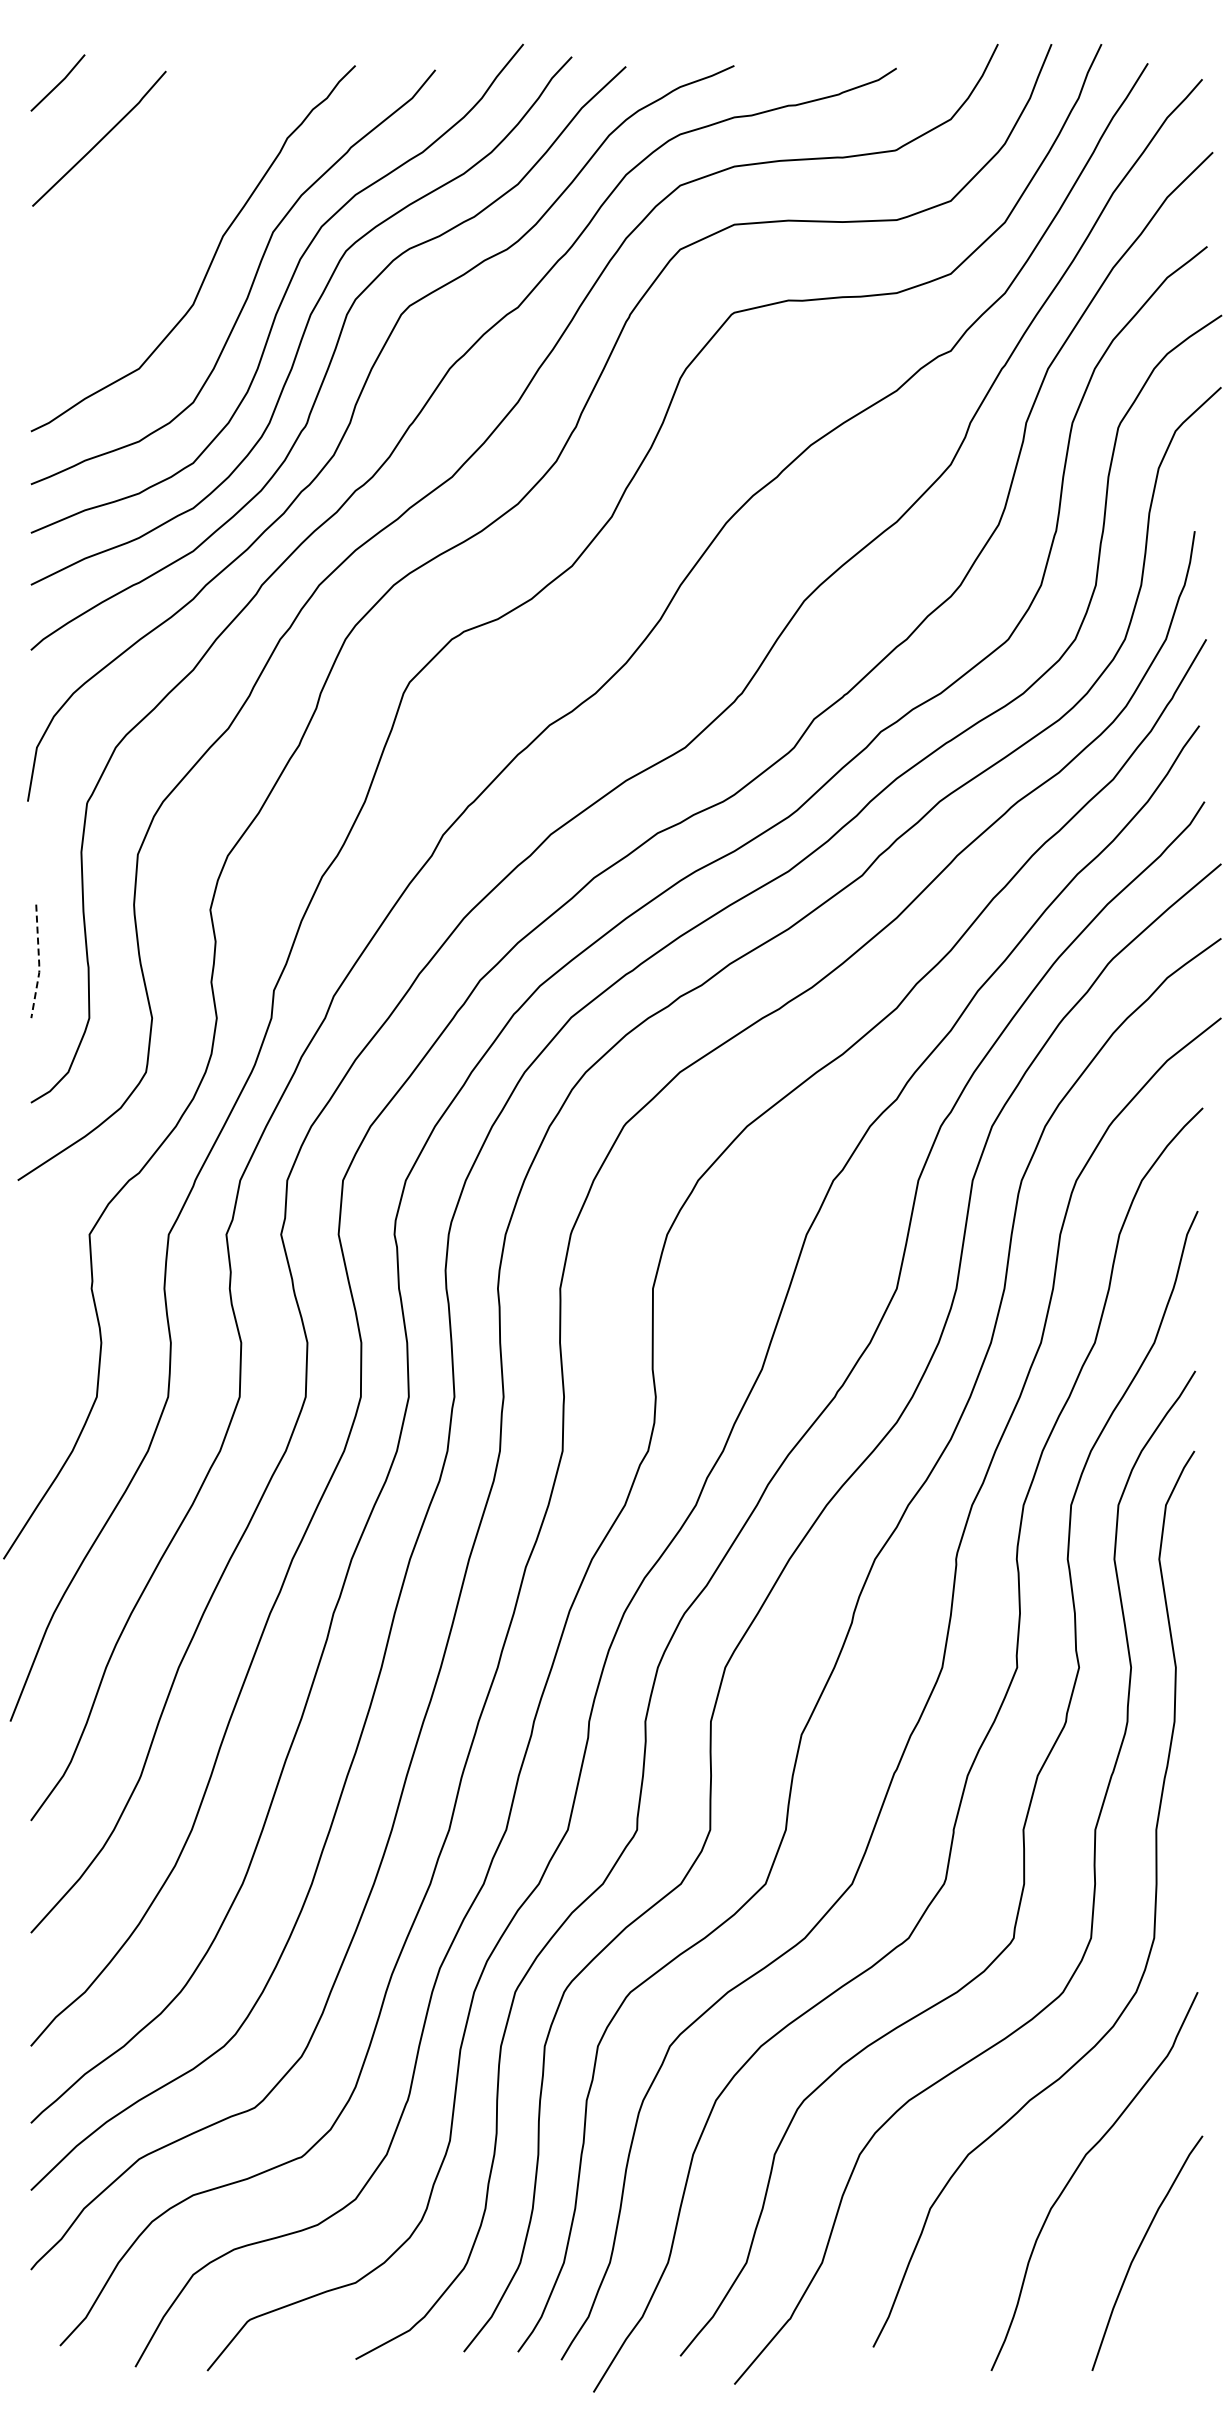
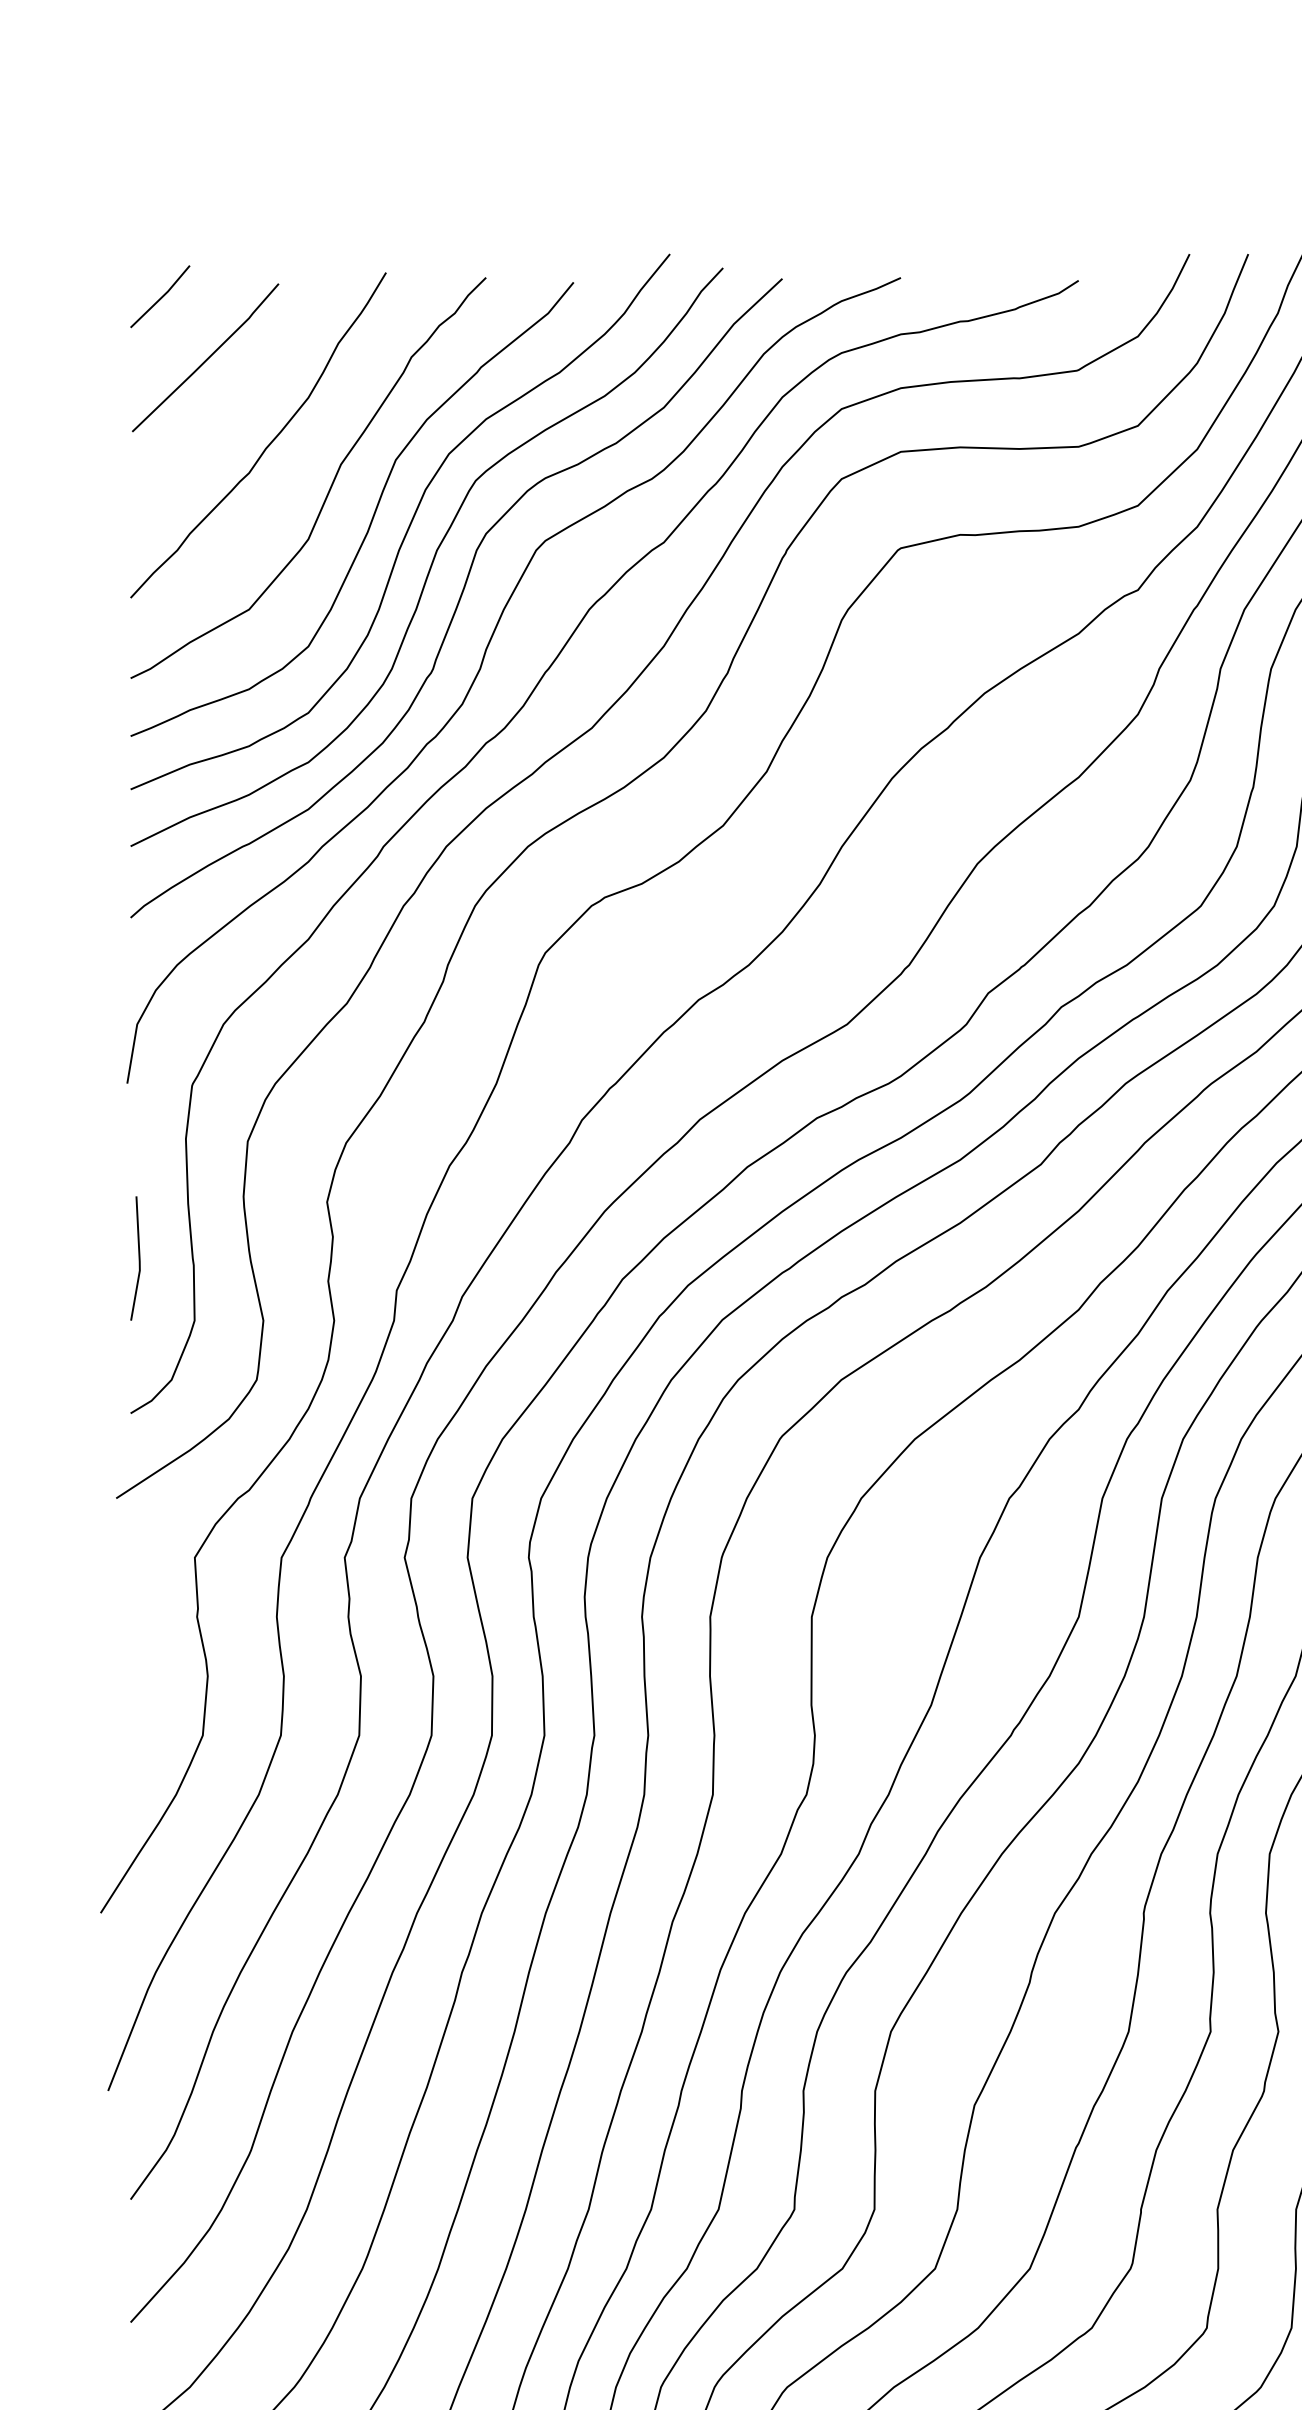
curve: (157, 216) -> (269, 442), added
line: (39, 963) -> (140, 1260), dashed -> solid

